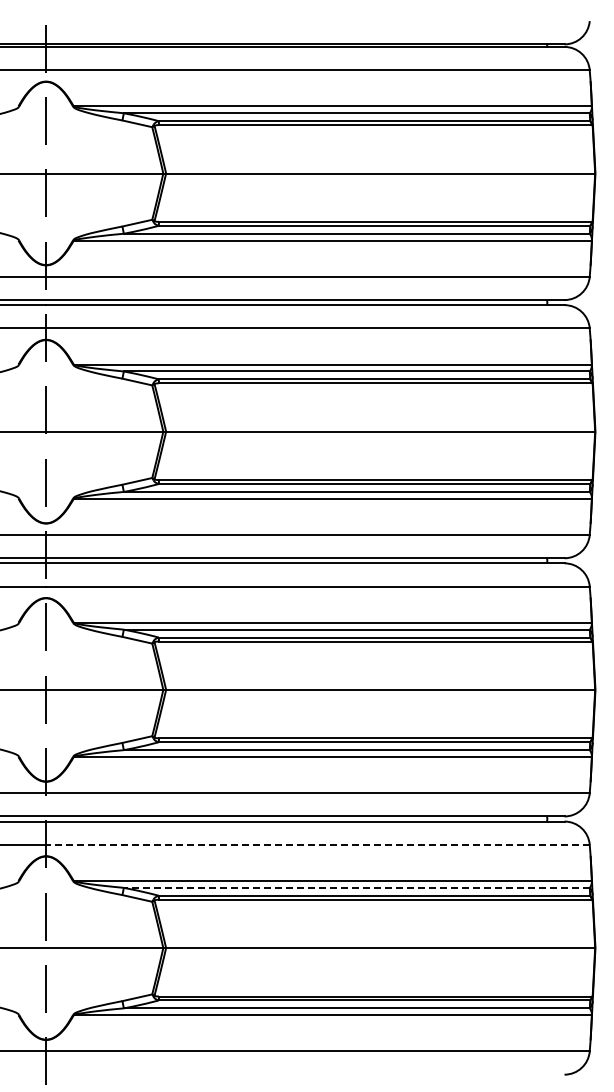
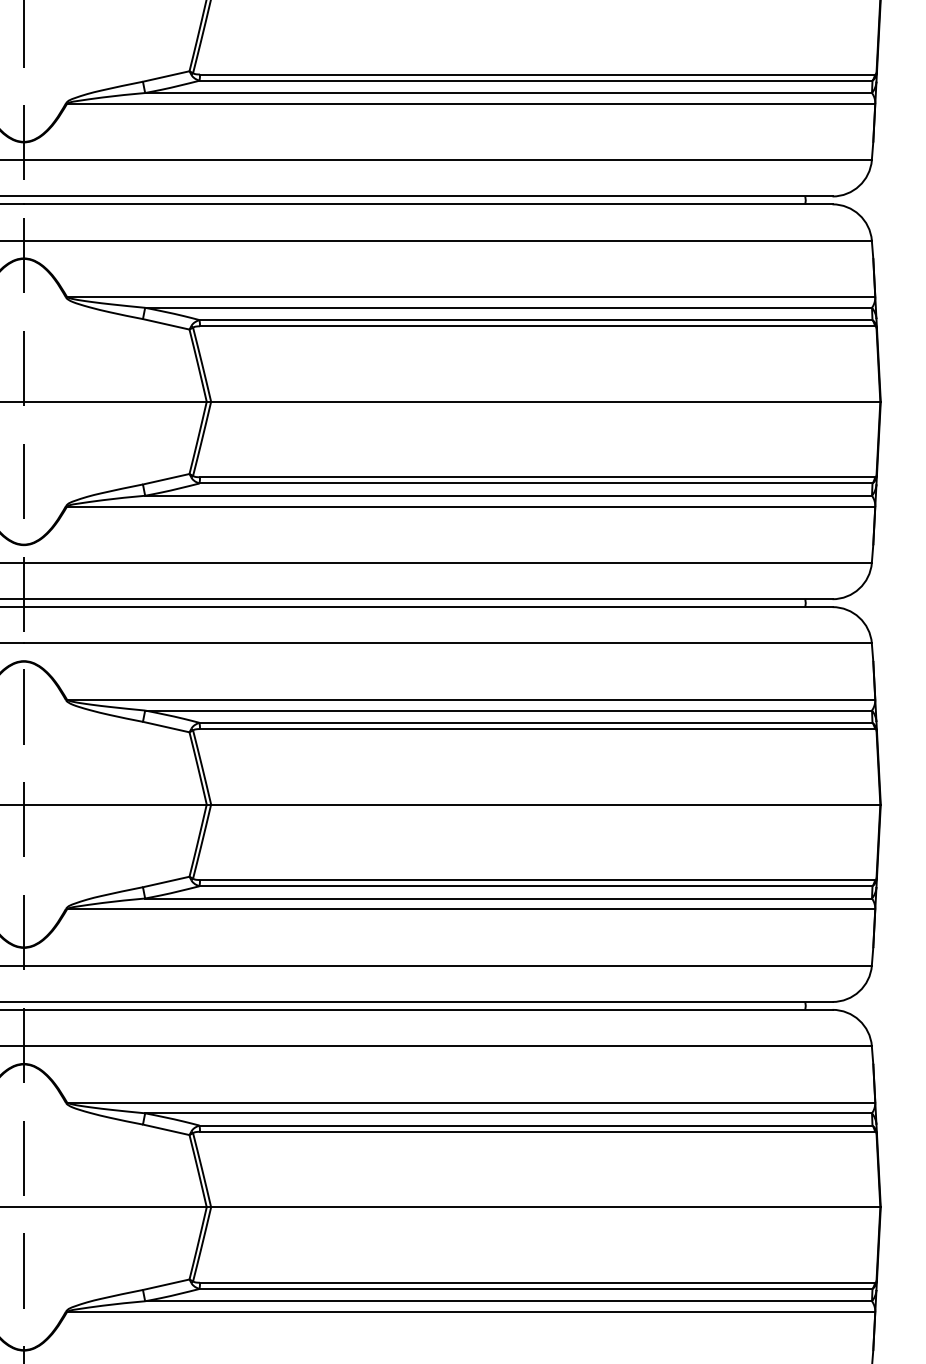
line: (317, 844) -> (447, 1045), dashed -> solid
line: (356, 887) -> (508, 1112), dashed -> solid

